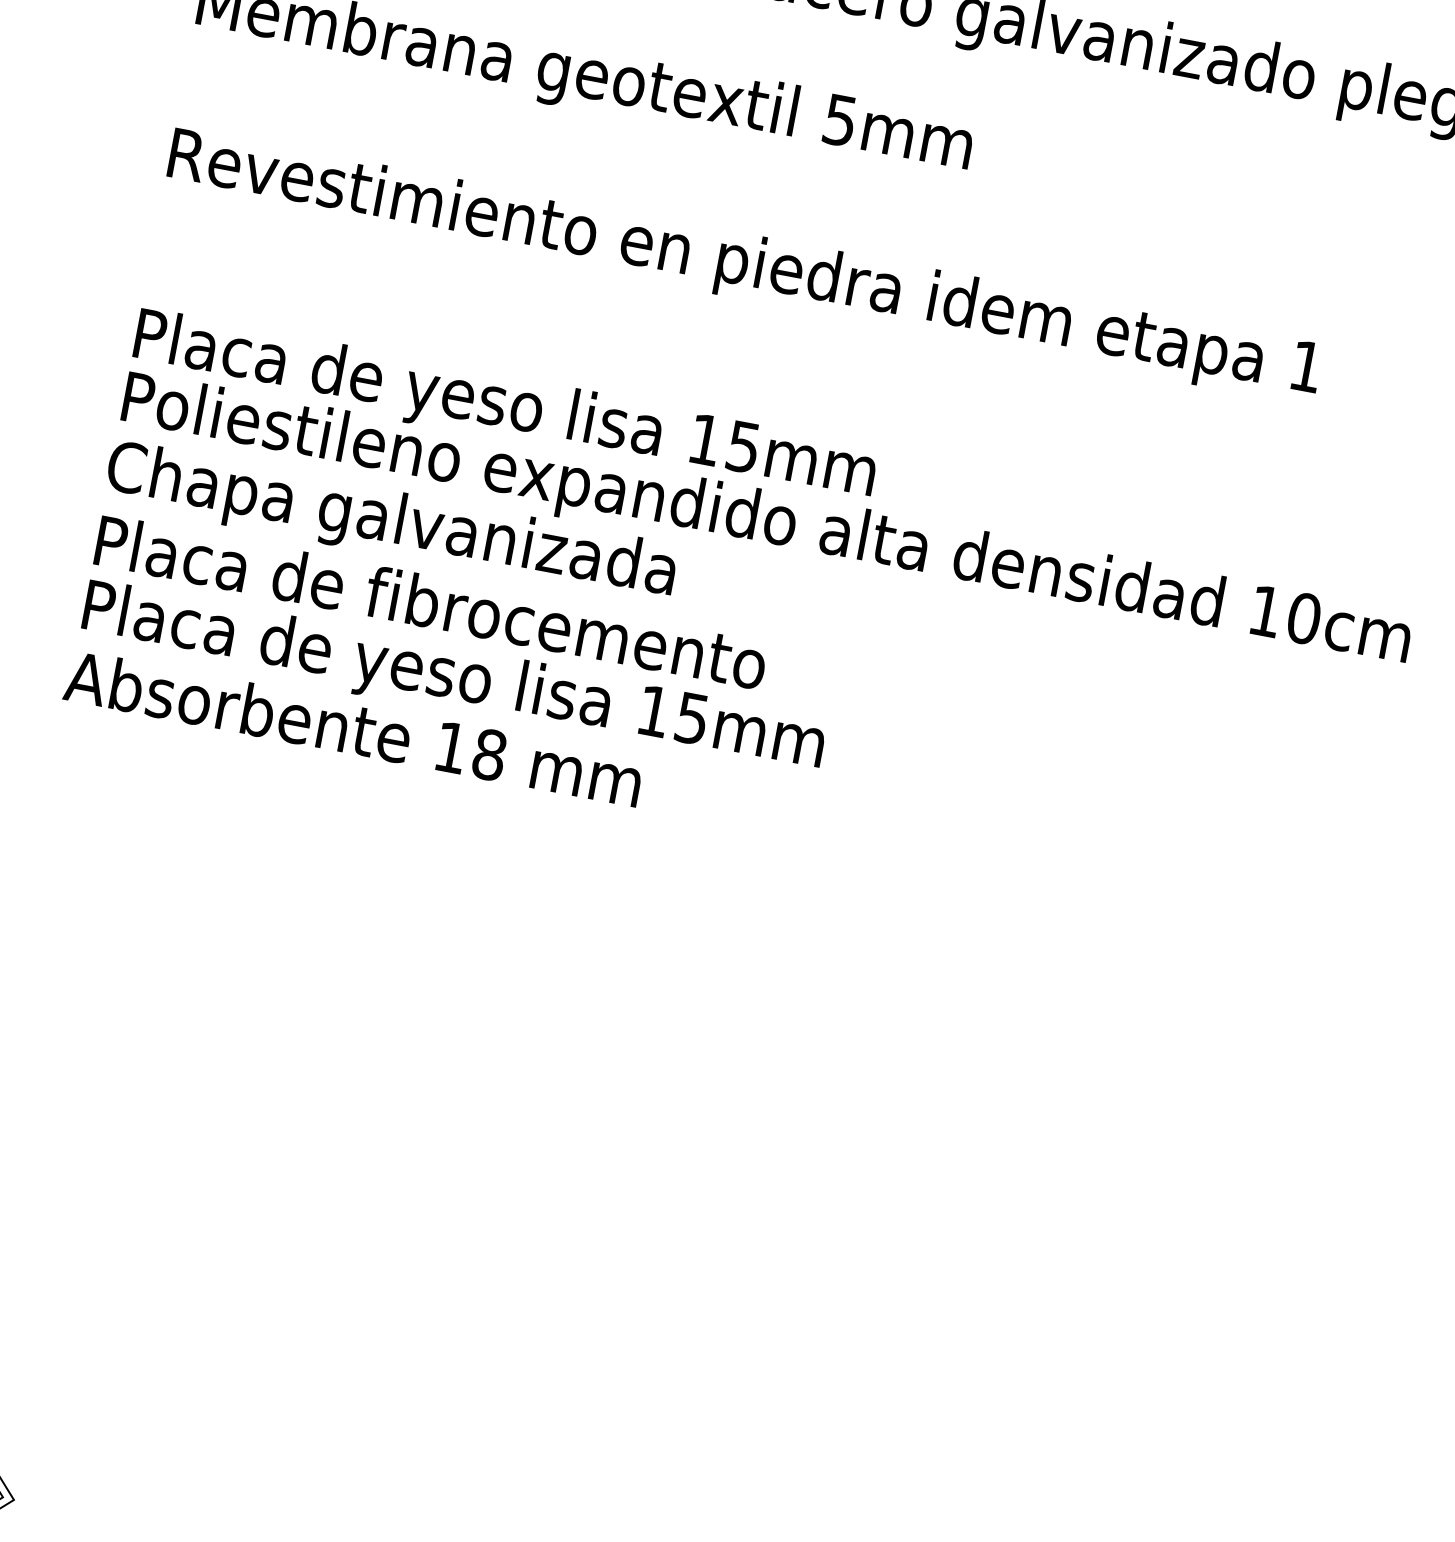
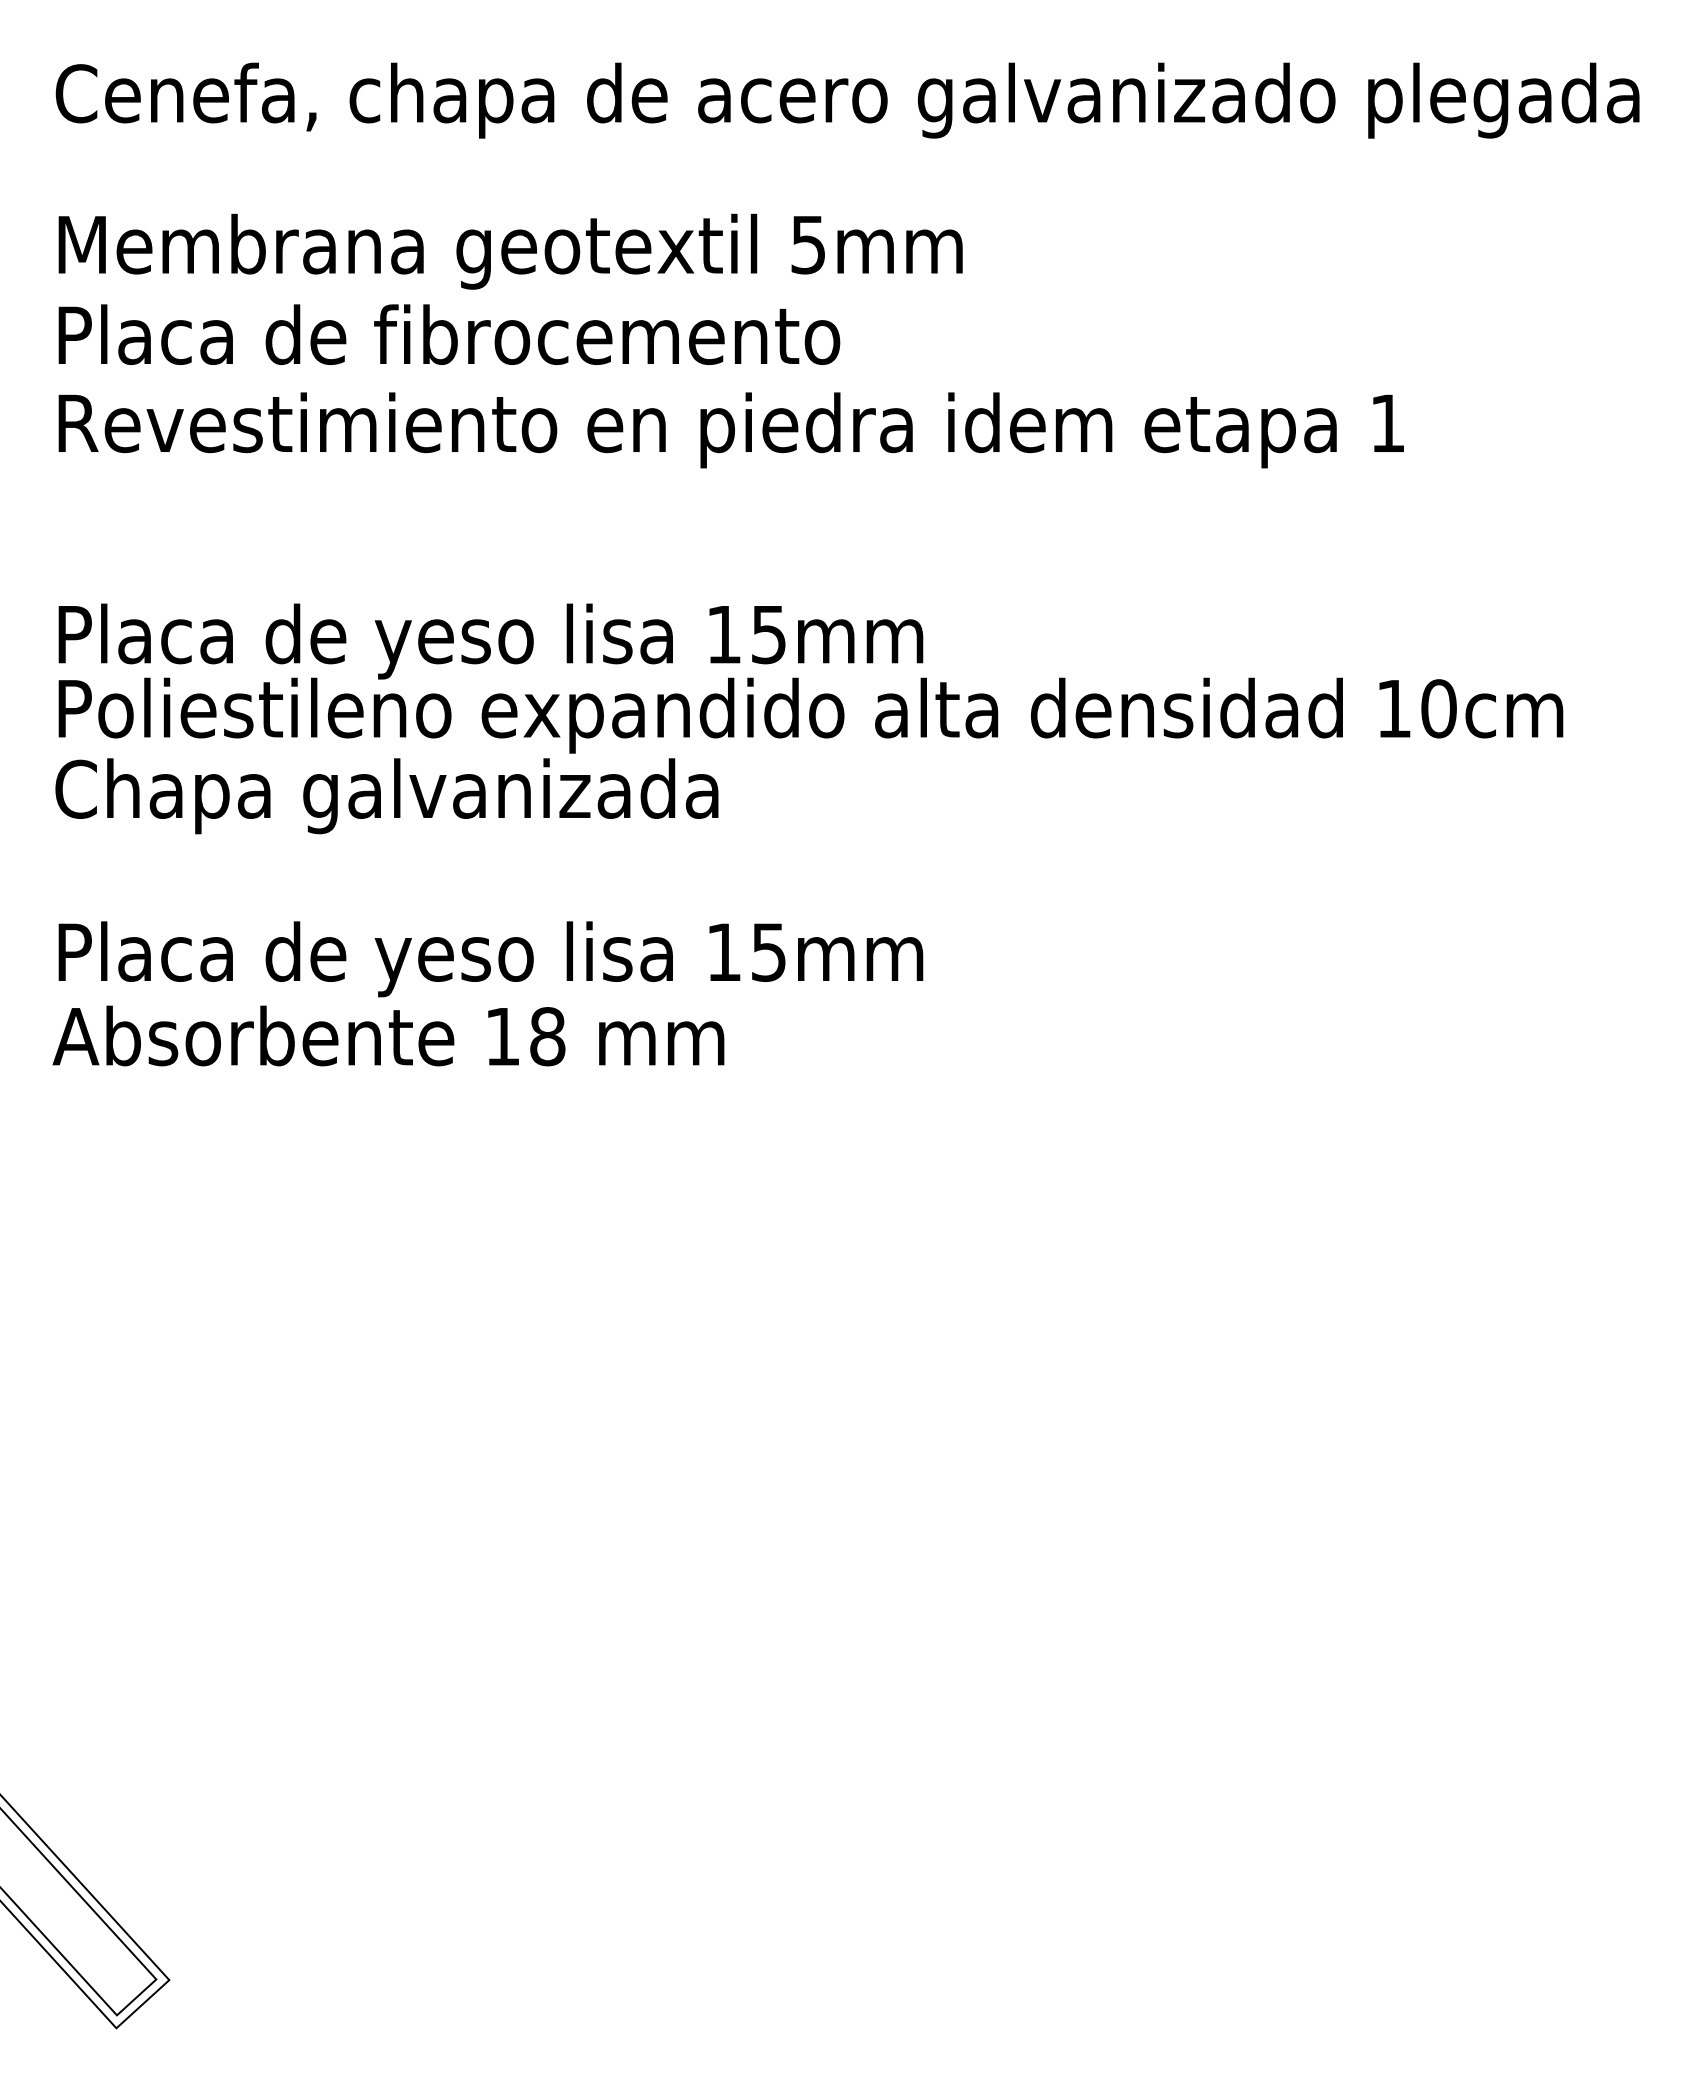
text: (431, 602) -> (449, 334), moved

